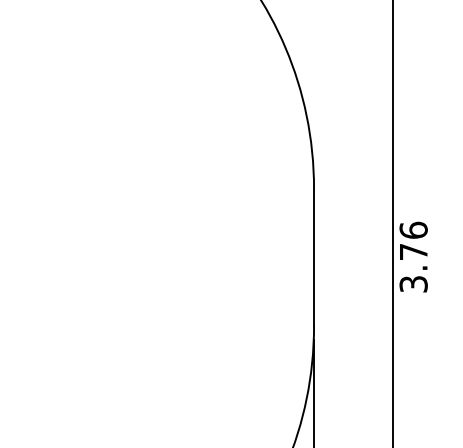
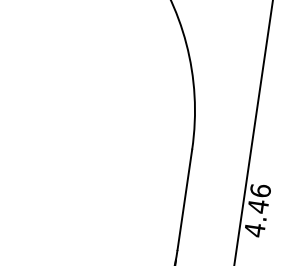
text: (413, 268) -> (256, 218), 3.76 -> 4.46

